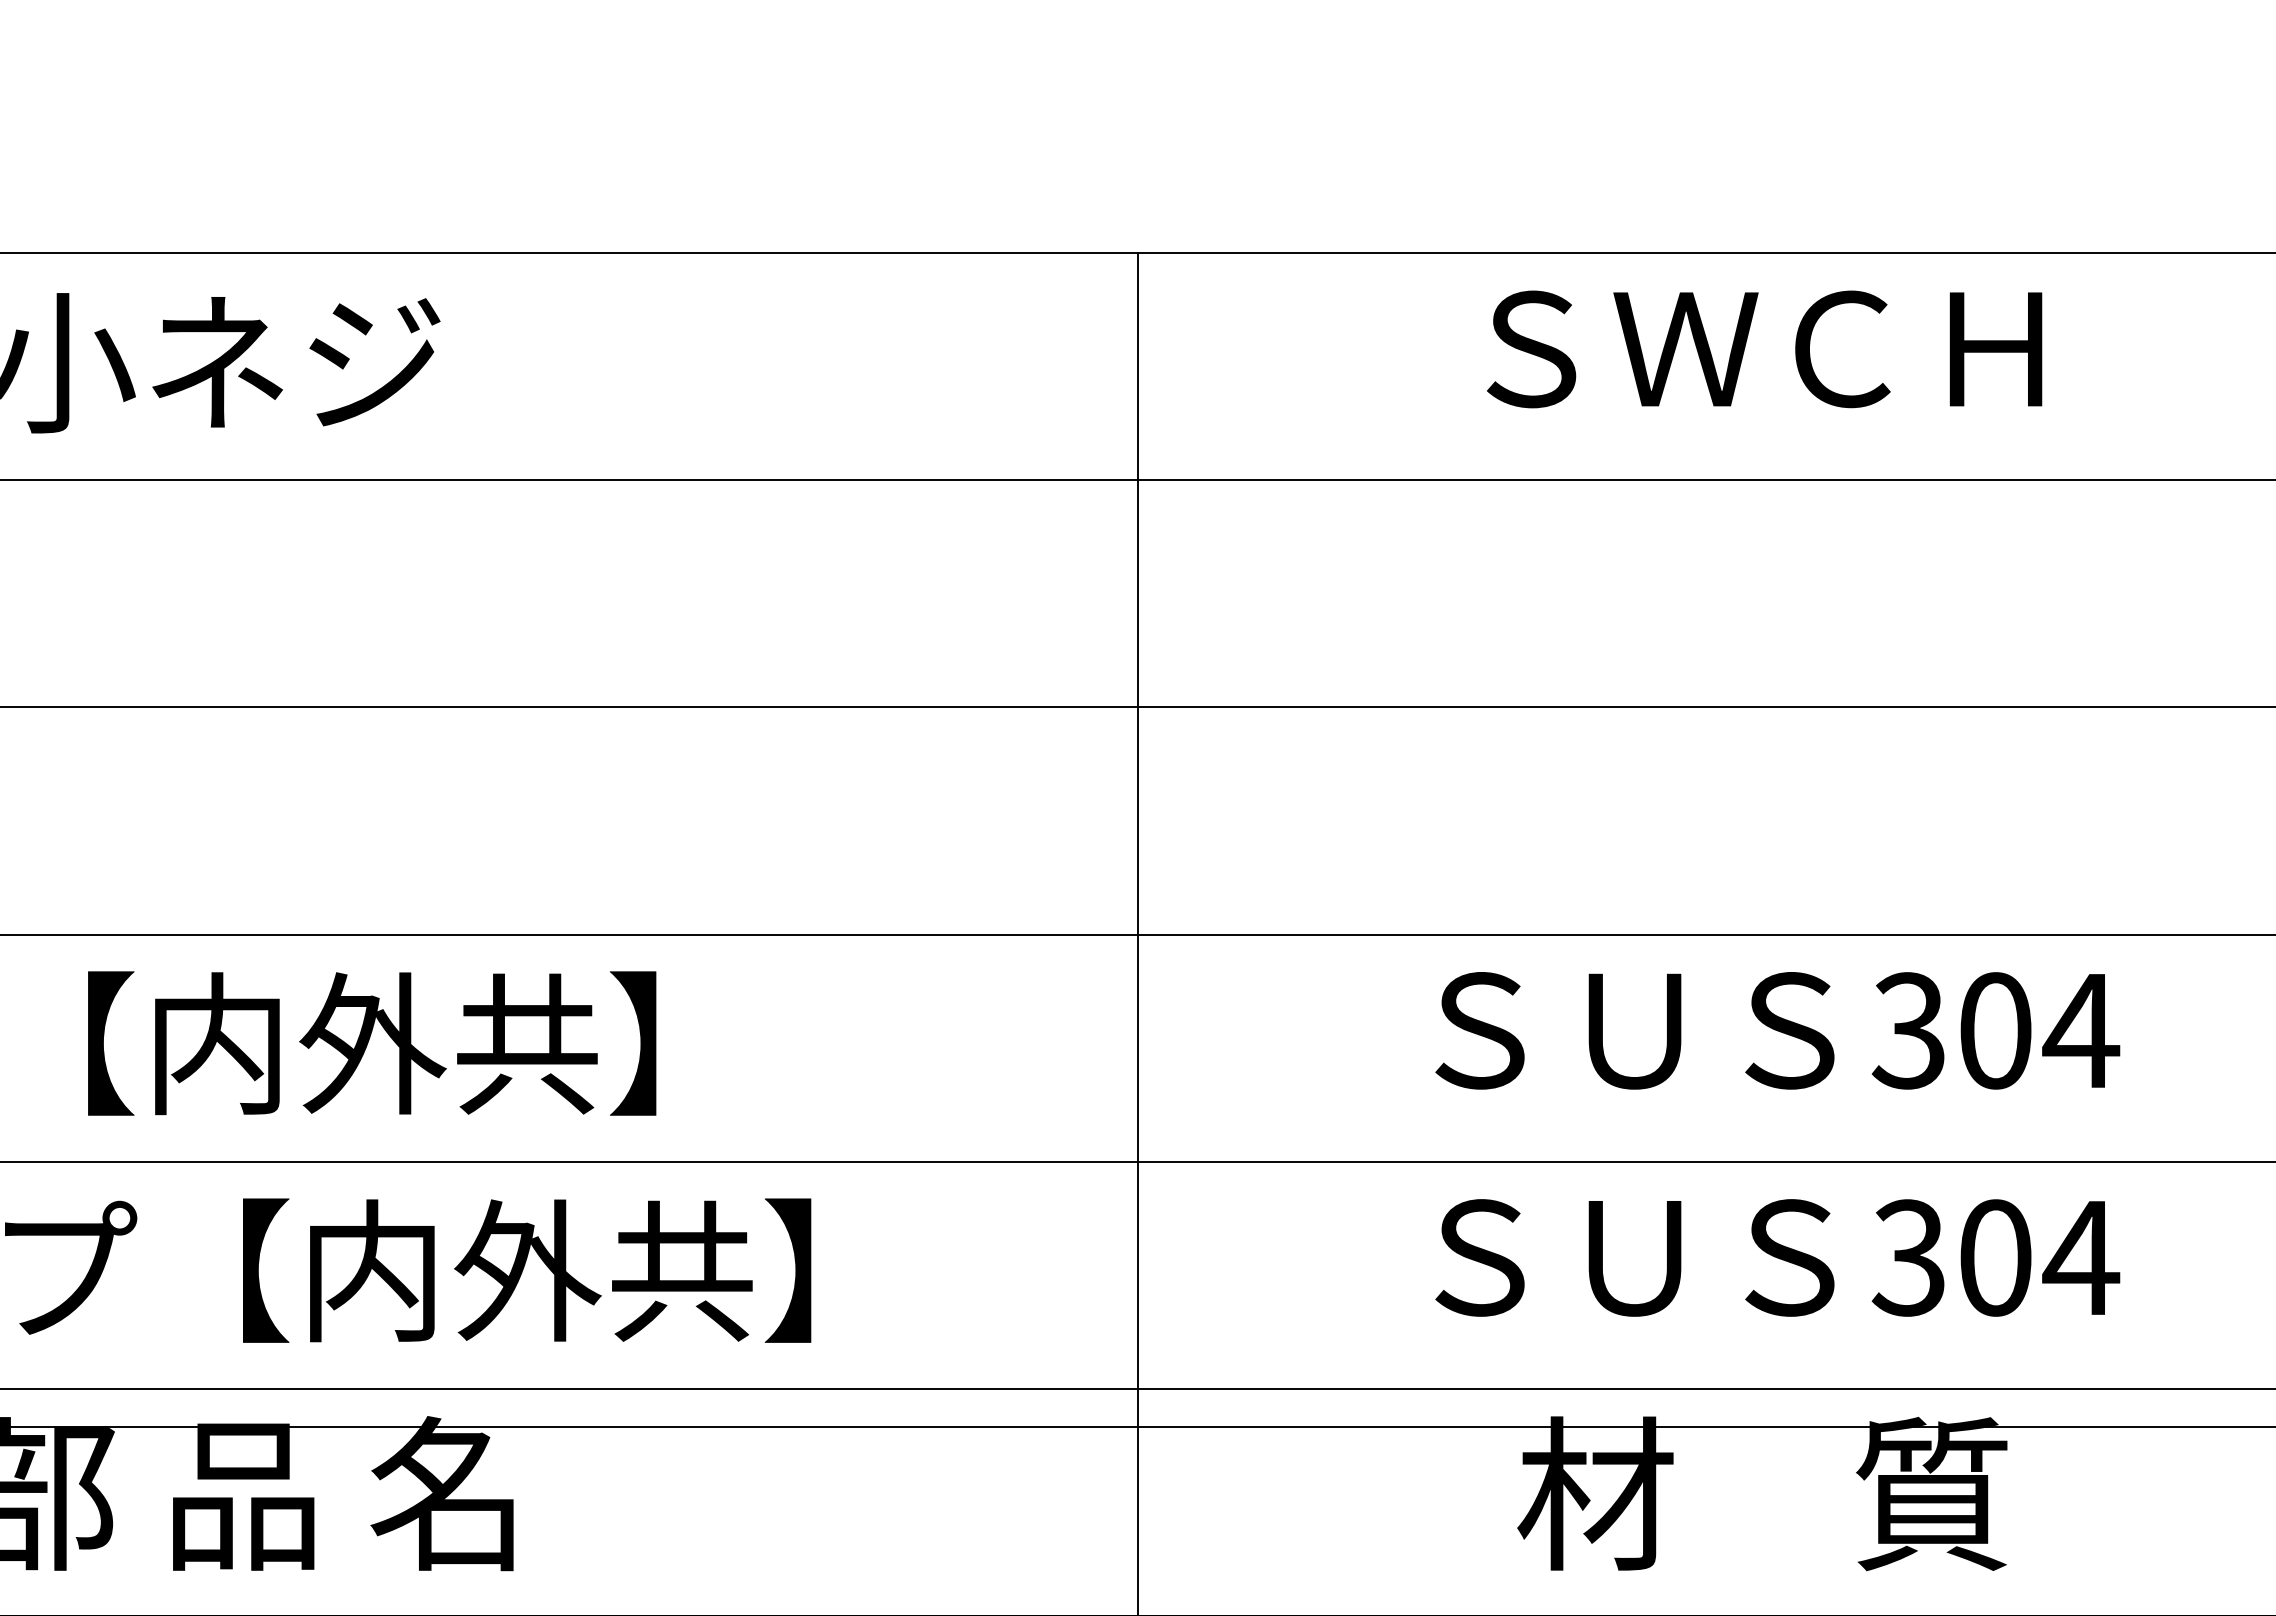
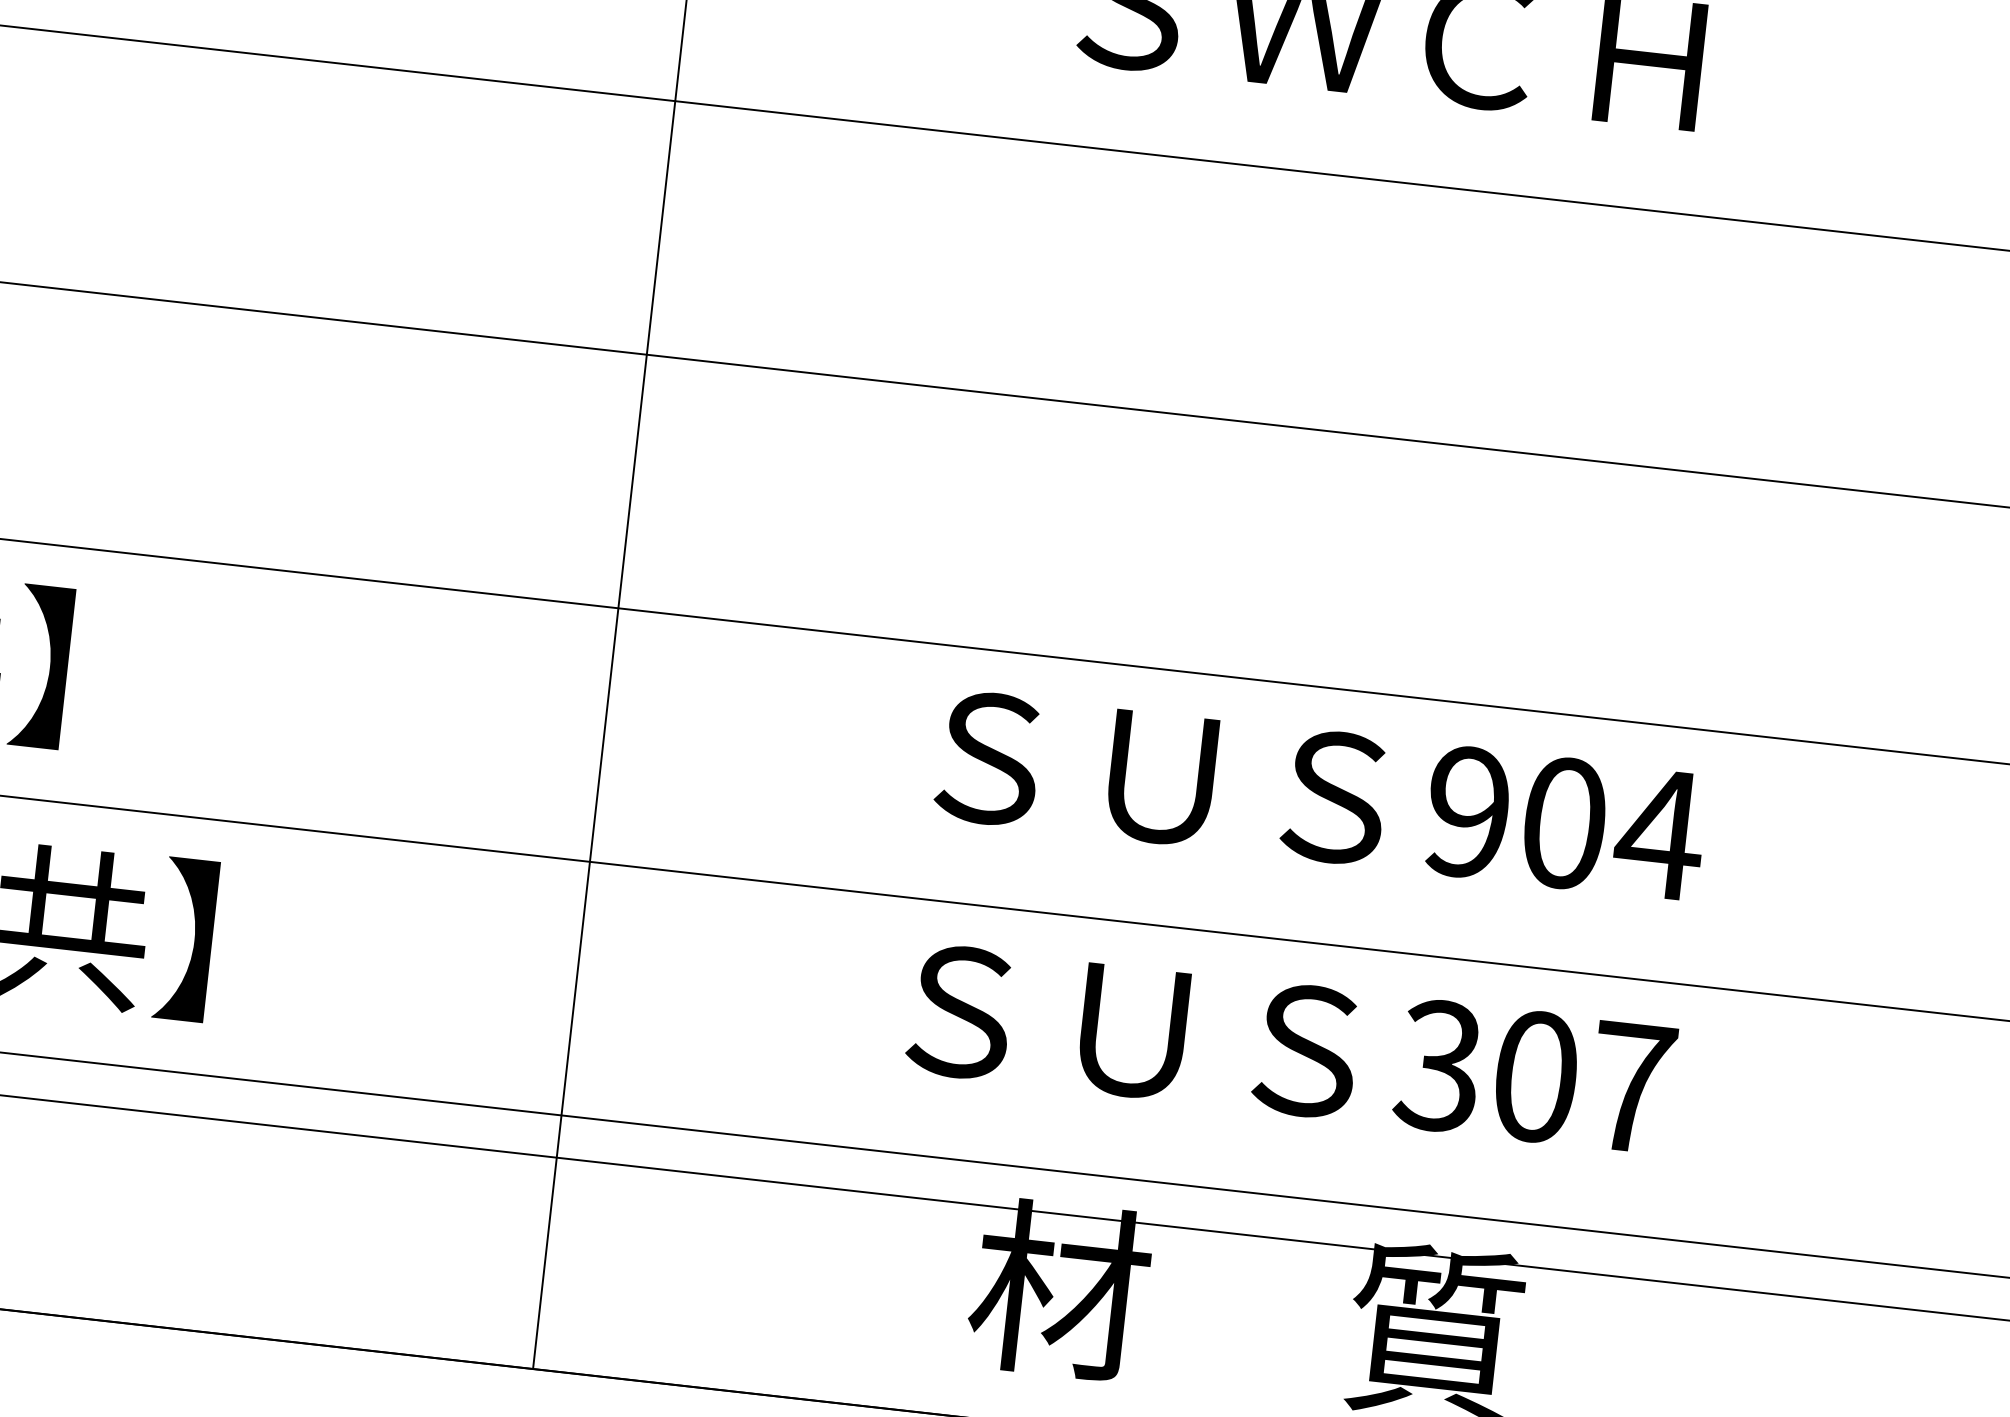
text: (1907, 1030) -> (1465, 811), 304 -> 904
text: (2081, 1257) -> (1631, 1087), 304 -> 307

